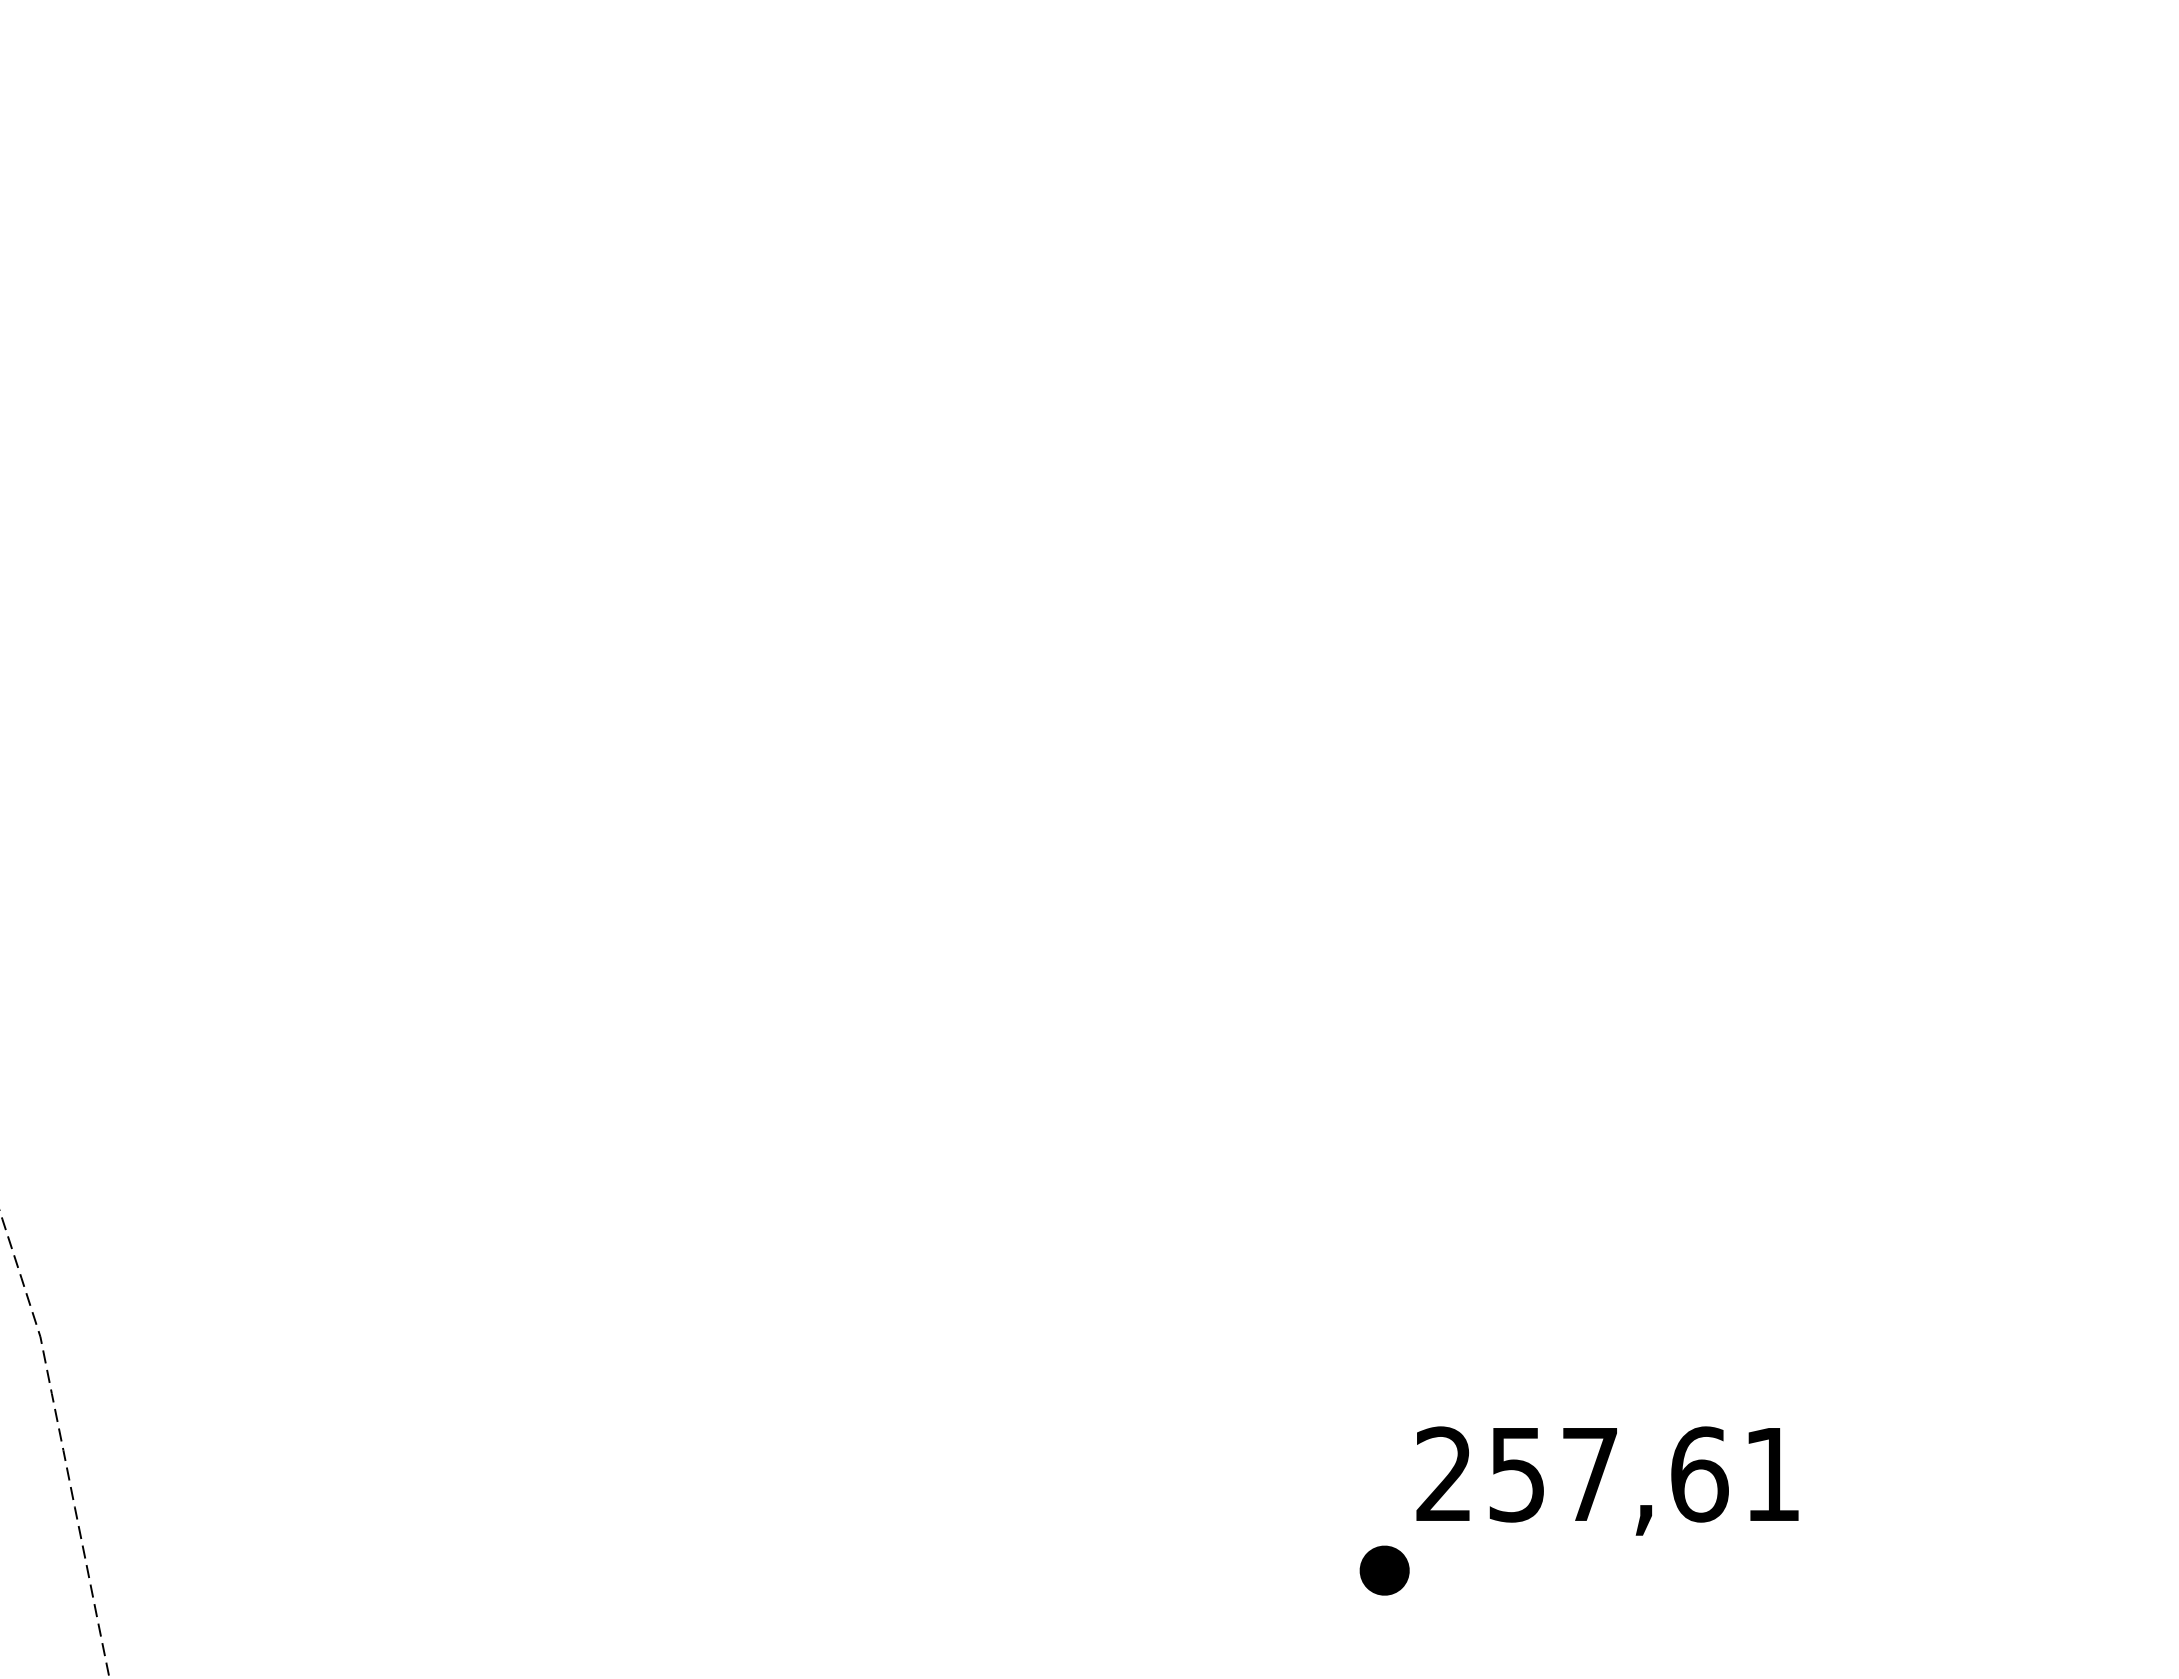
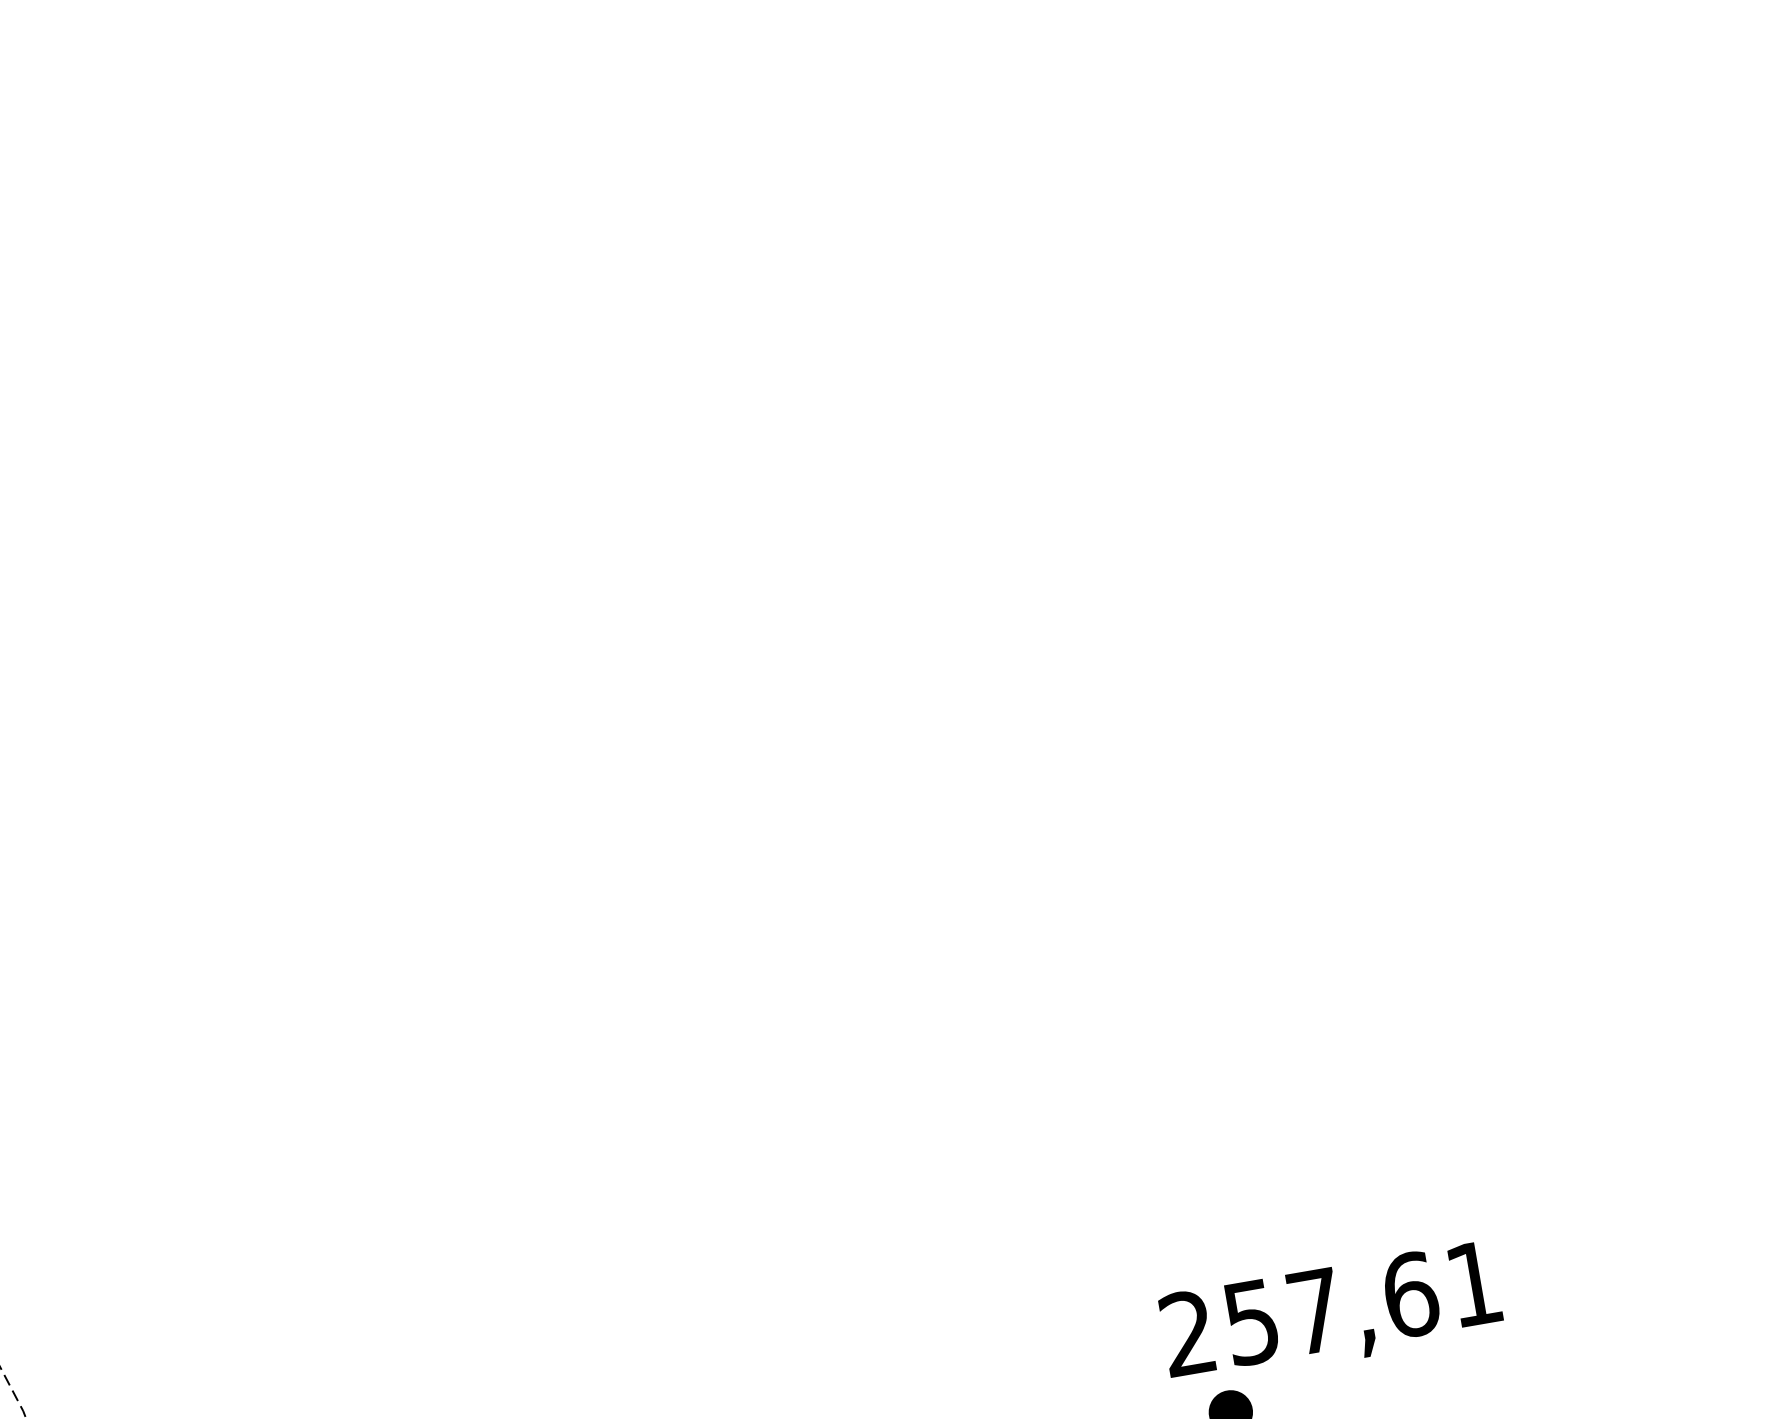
text: (1607, 1480) -> (1331, 1314), moved

